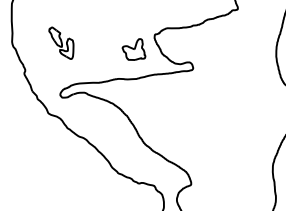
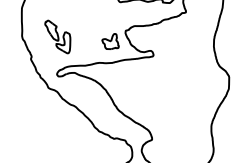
part: (60, 42) -> (57, 36), size x1.43

